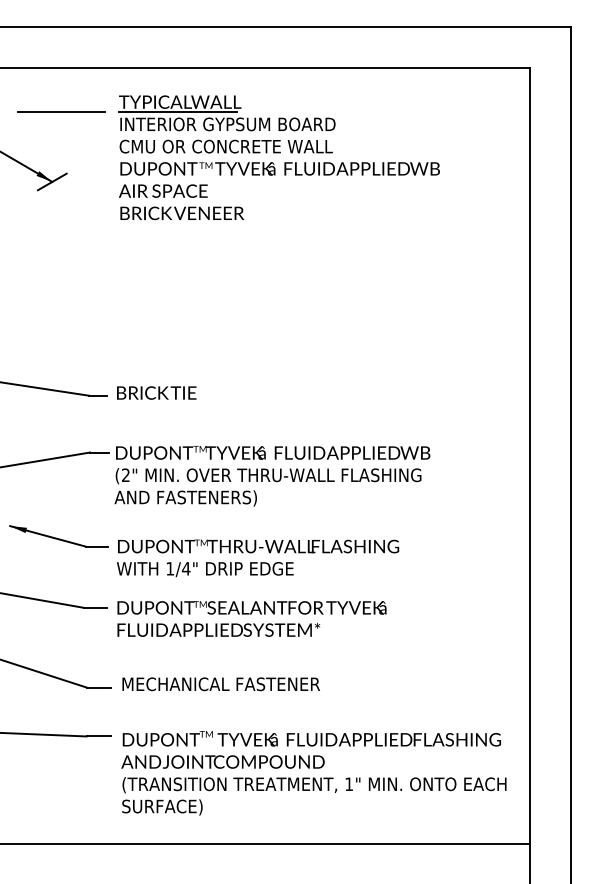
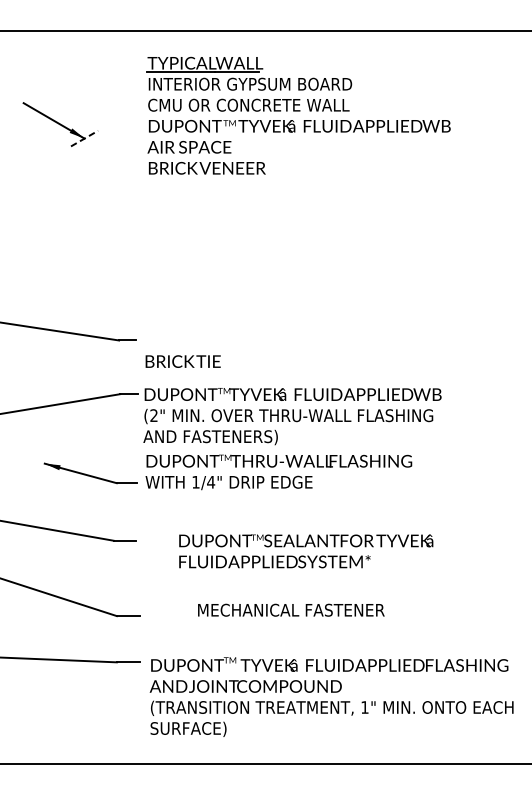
line: (61, 112) -> (93, 73), removed
line: (52, 181) -> (84, 138), solid -> dashed
text: (156, 392) -> (182, 361), moved
text: (258, 558) -> (279, 472), moved
text: (251, 618) -> (305, 550), moved
text: (220, 684) -> (290, 610), moved

